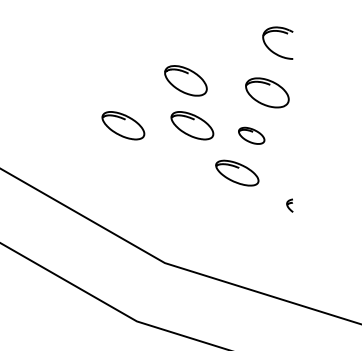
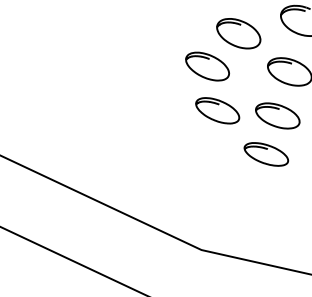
part: (219, 50) -> (238, 33), added
part: (123, 125) -> (148, 116), removed
part: (251, 135) -> (277, 115), size x1.67

